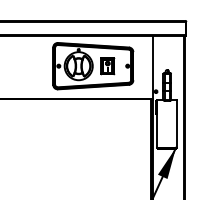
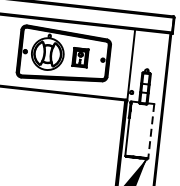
line: (177, 124) -> (151, 132), solid -> dashed

